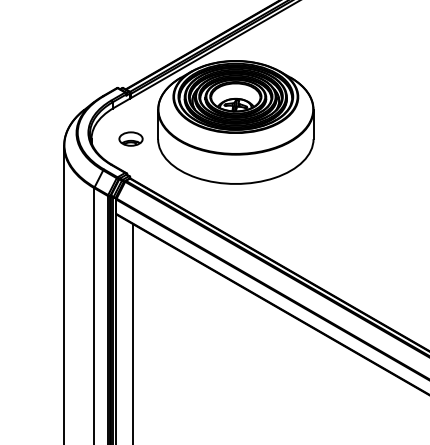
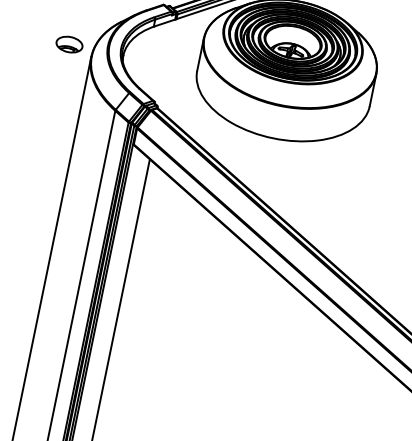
part: (130, 138) -> (69, 43), moved

